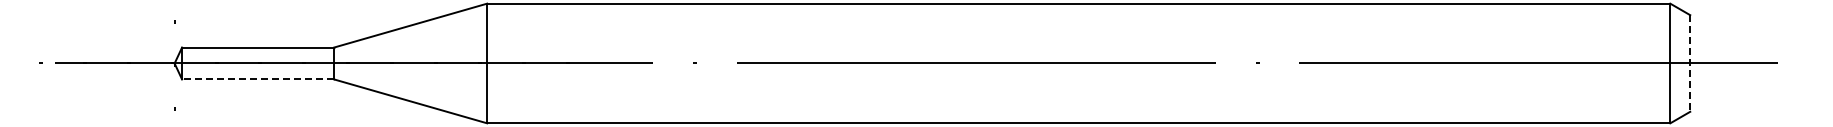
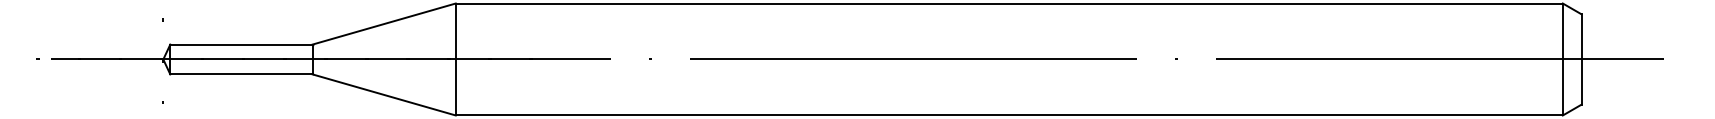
line: (1690, 63) -> (1581, 59), dashed -> solid
line: (257, 79) -> (240, 74), dashed -> solid

